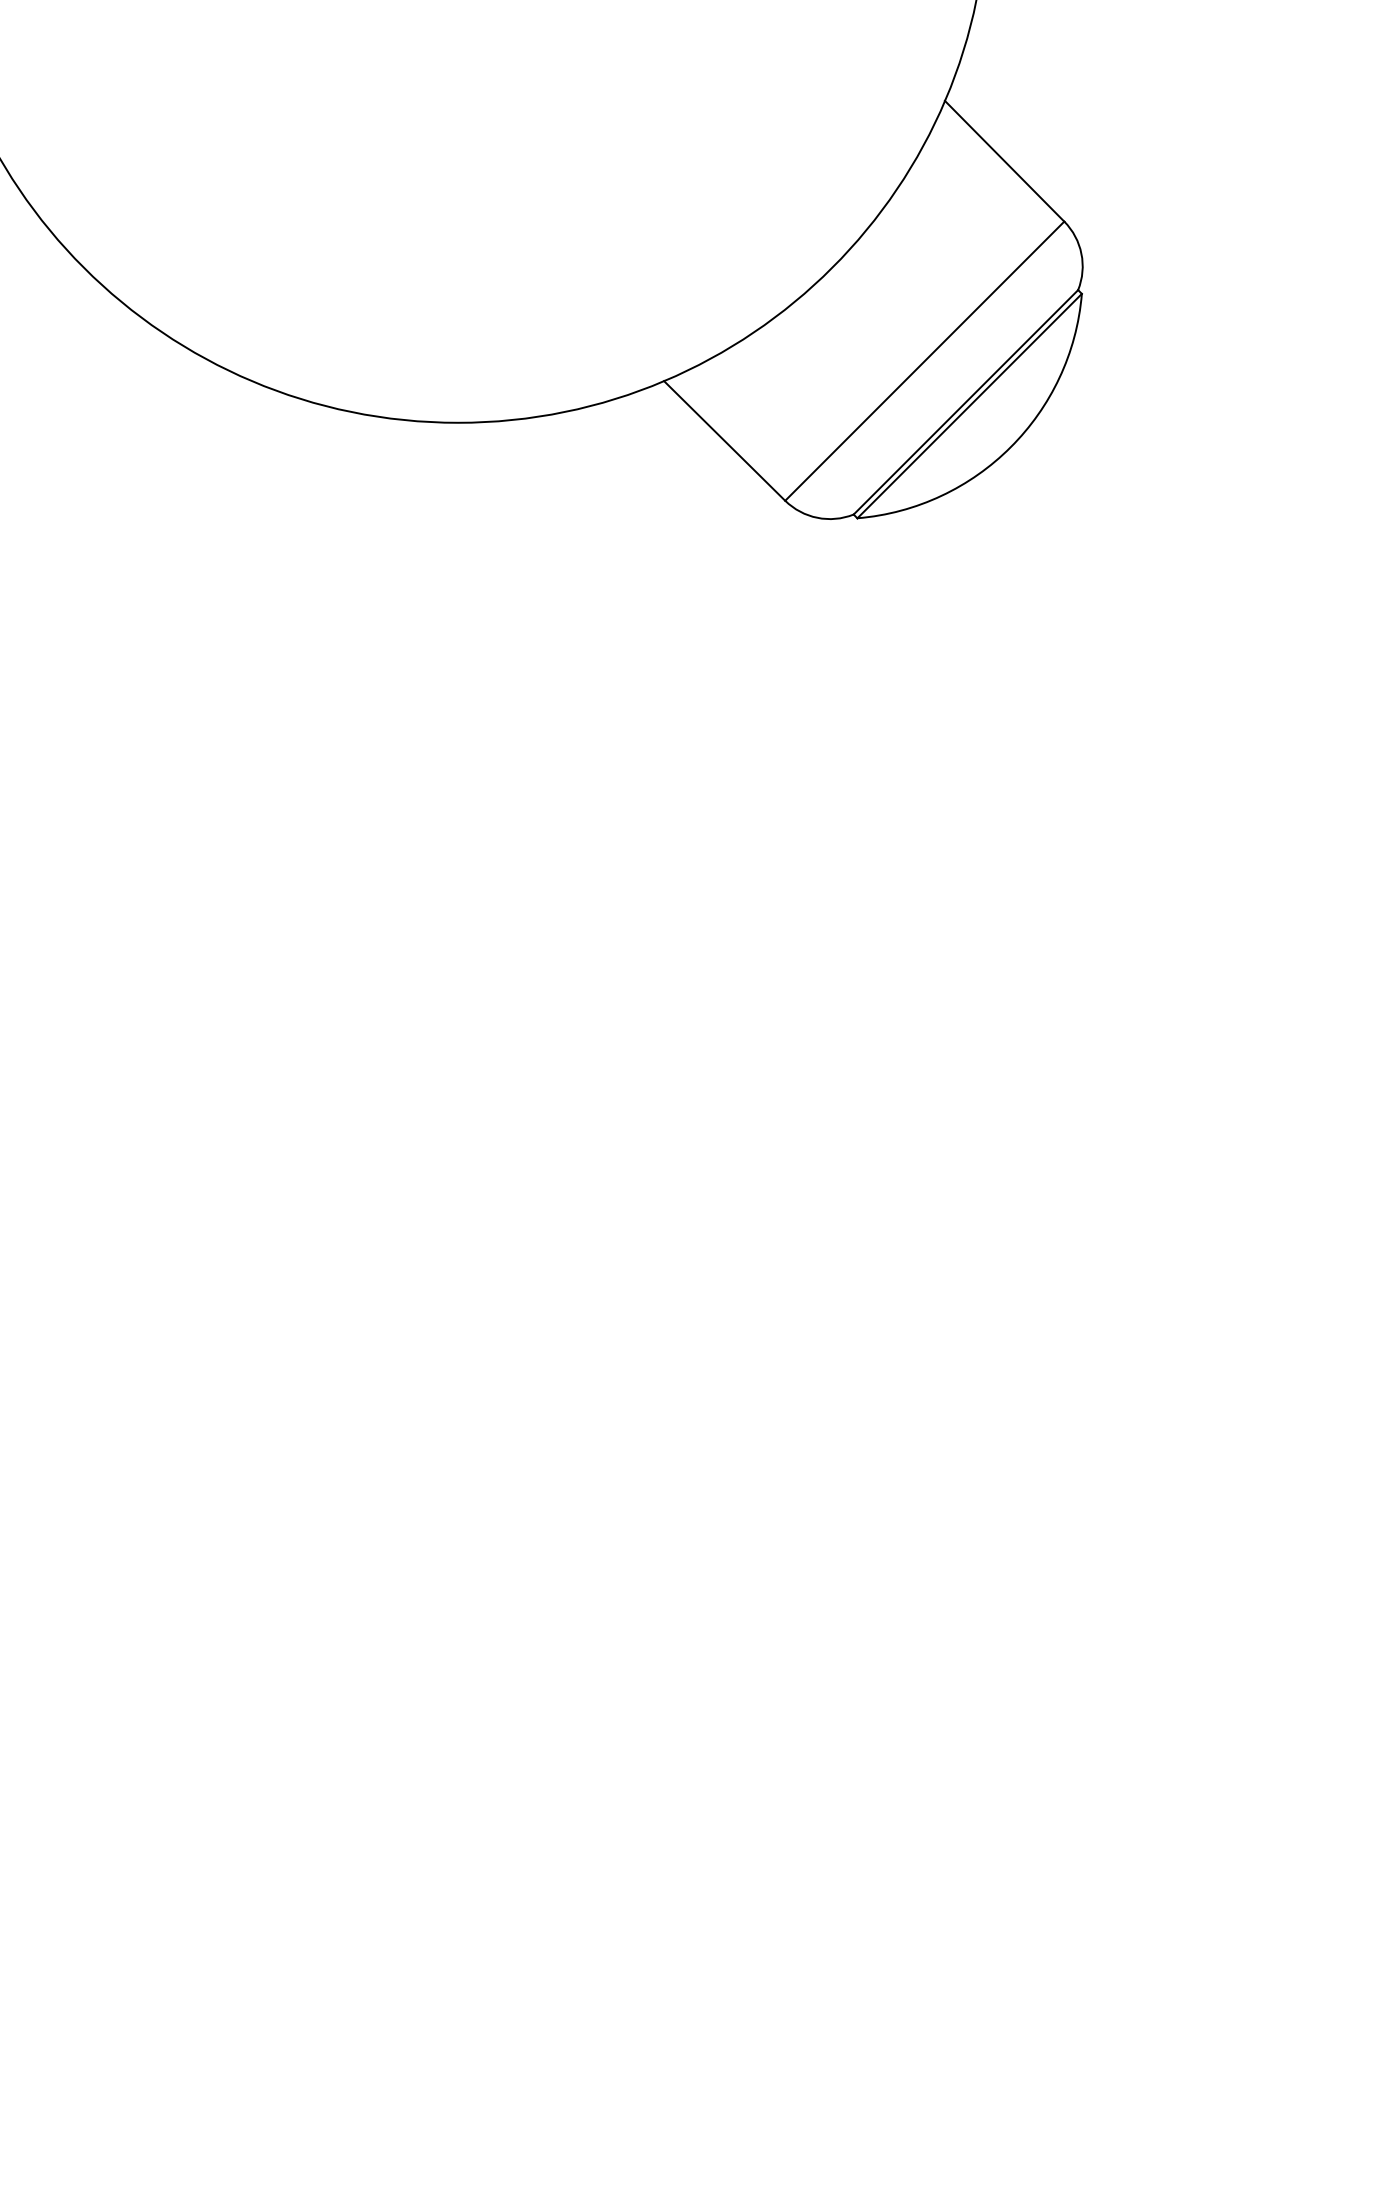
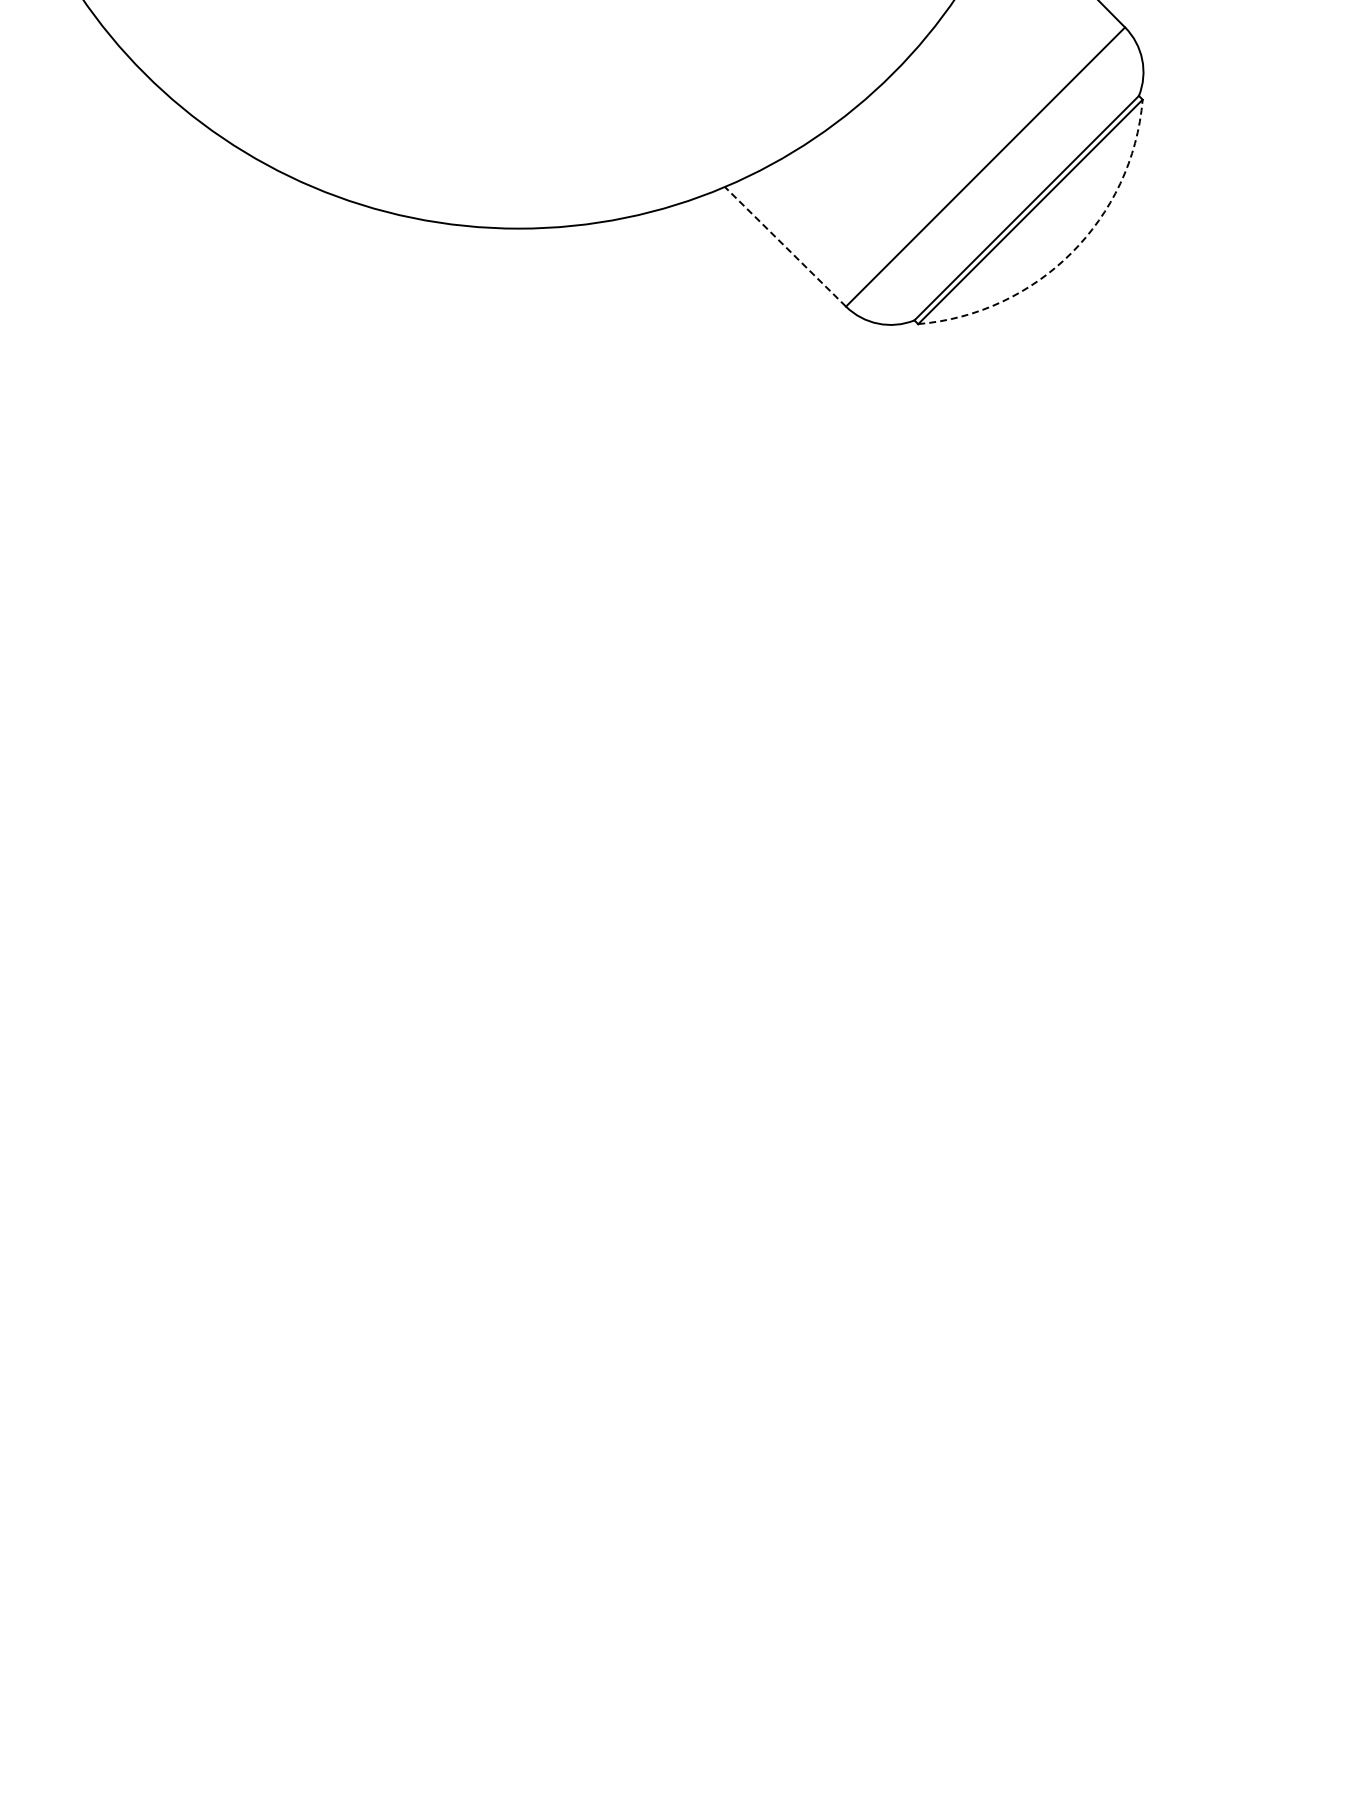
line: (724, 440) -> (785, 246), solid -> dashed
arc: (1010, 447) -> (1071, 253), solid -> dashed

